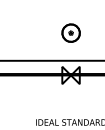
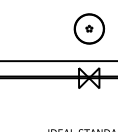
part: (70, 32) -> (88, 28), size x1.43

